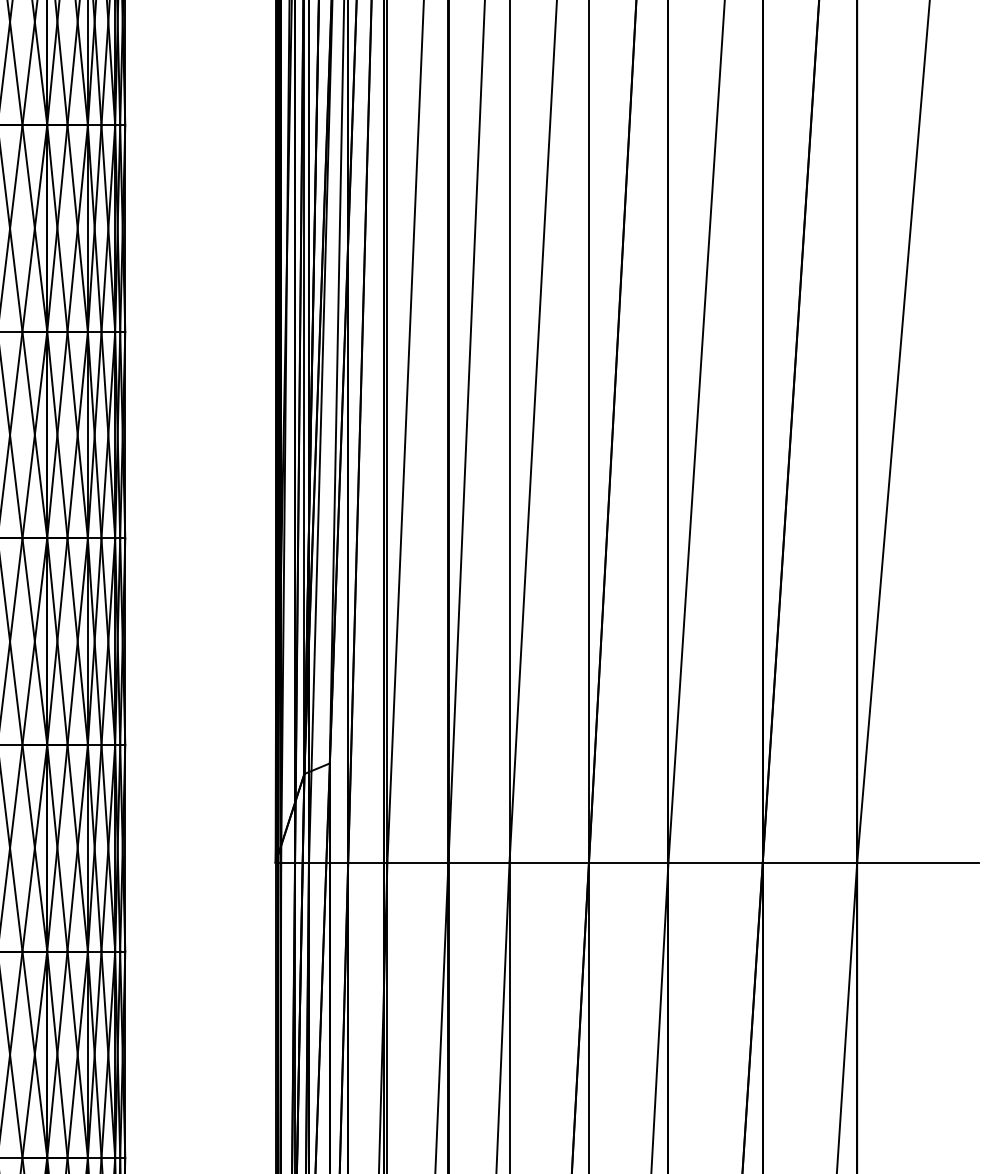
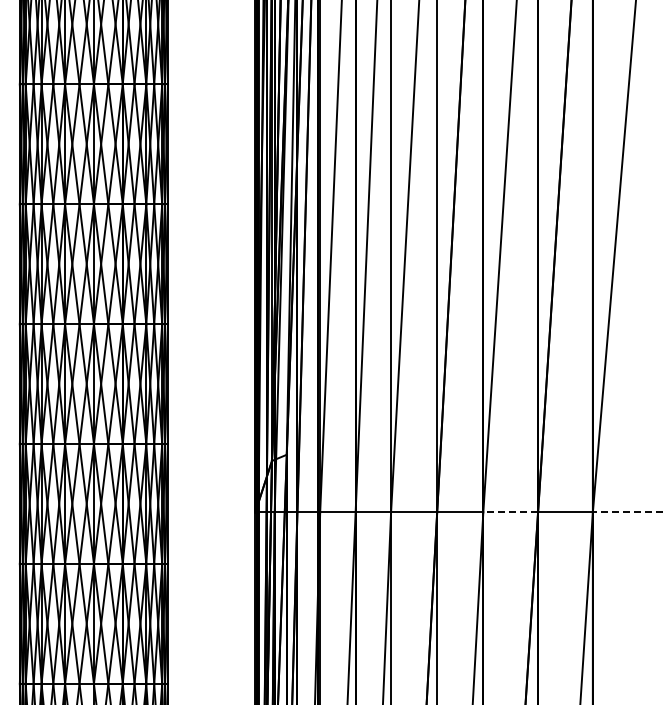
line: (715, 862) -> (510, 512), solid -> dashed
line: (916, 862) -> (627, 512), solid -> dashed

